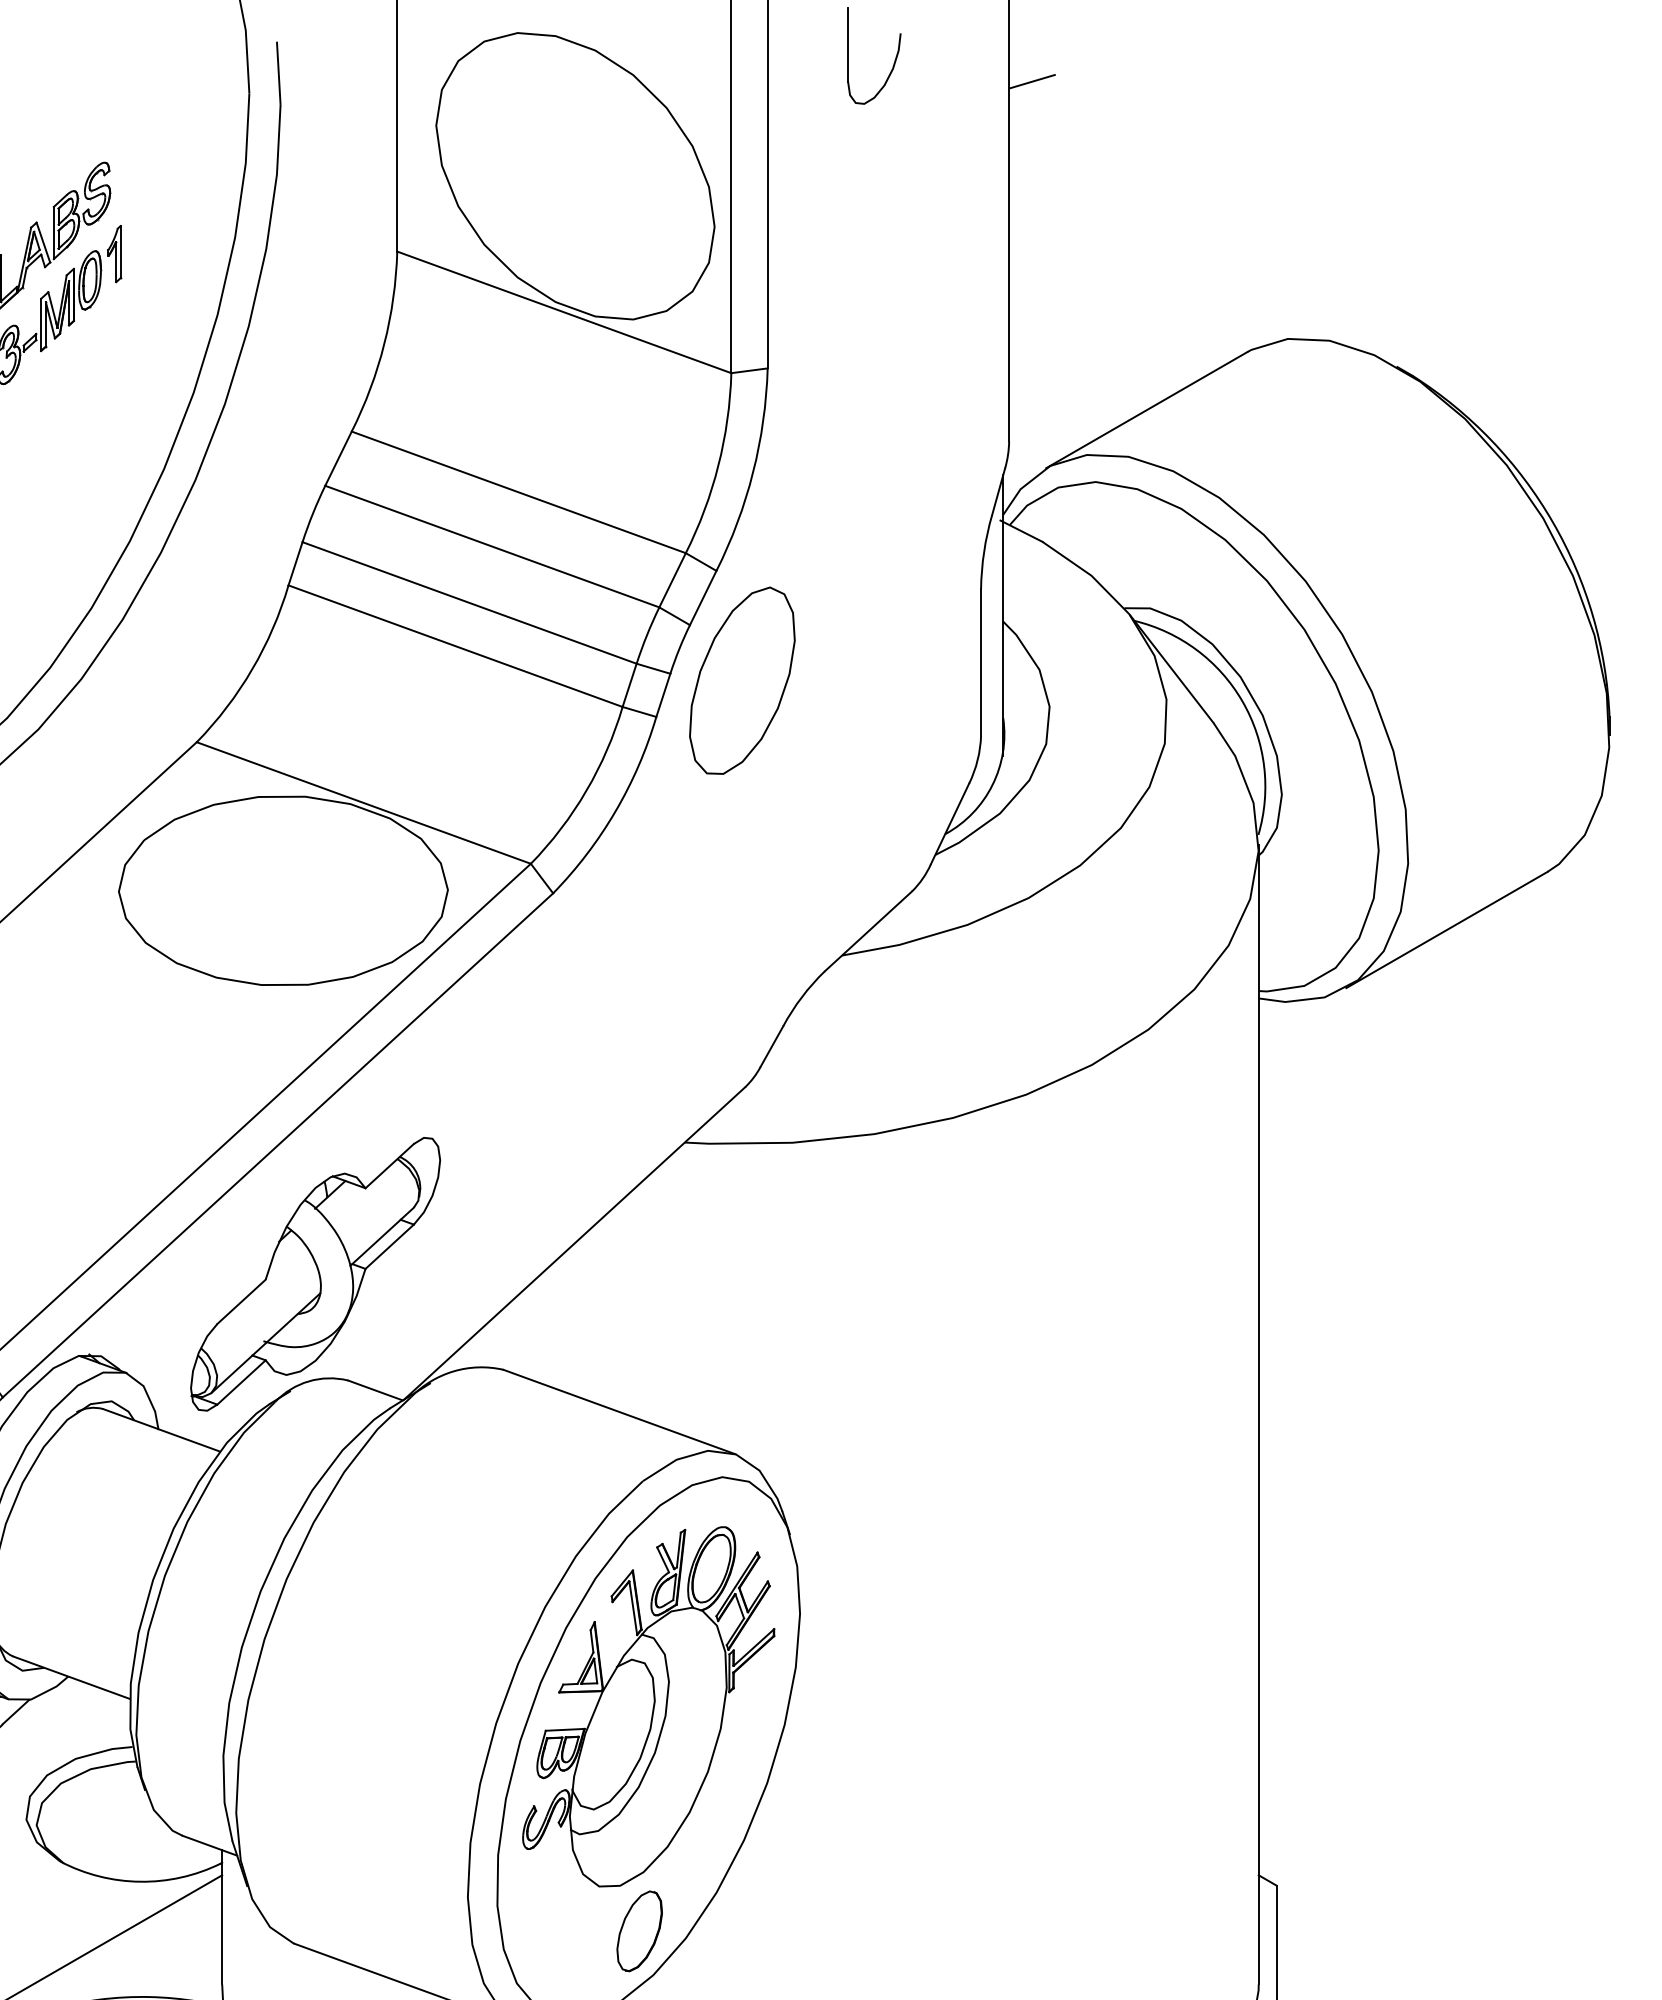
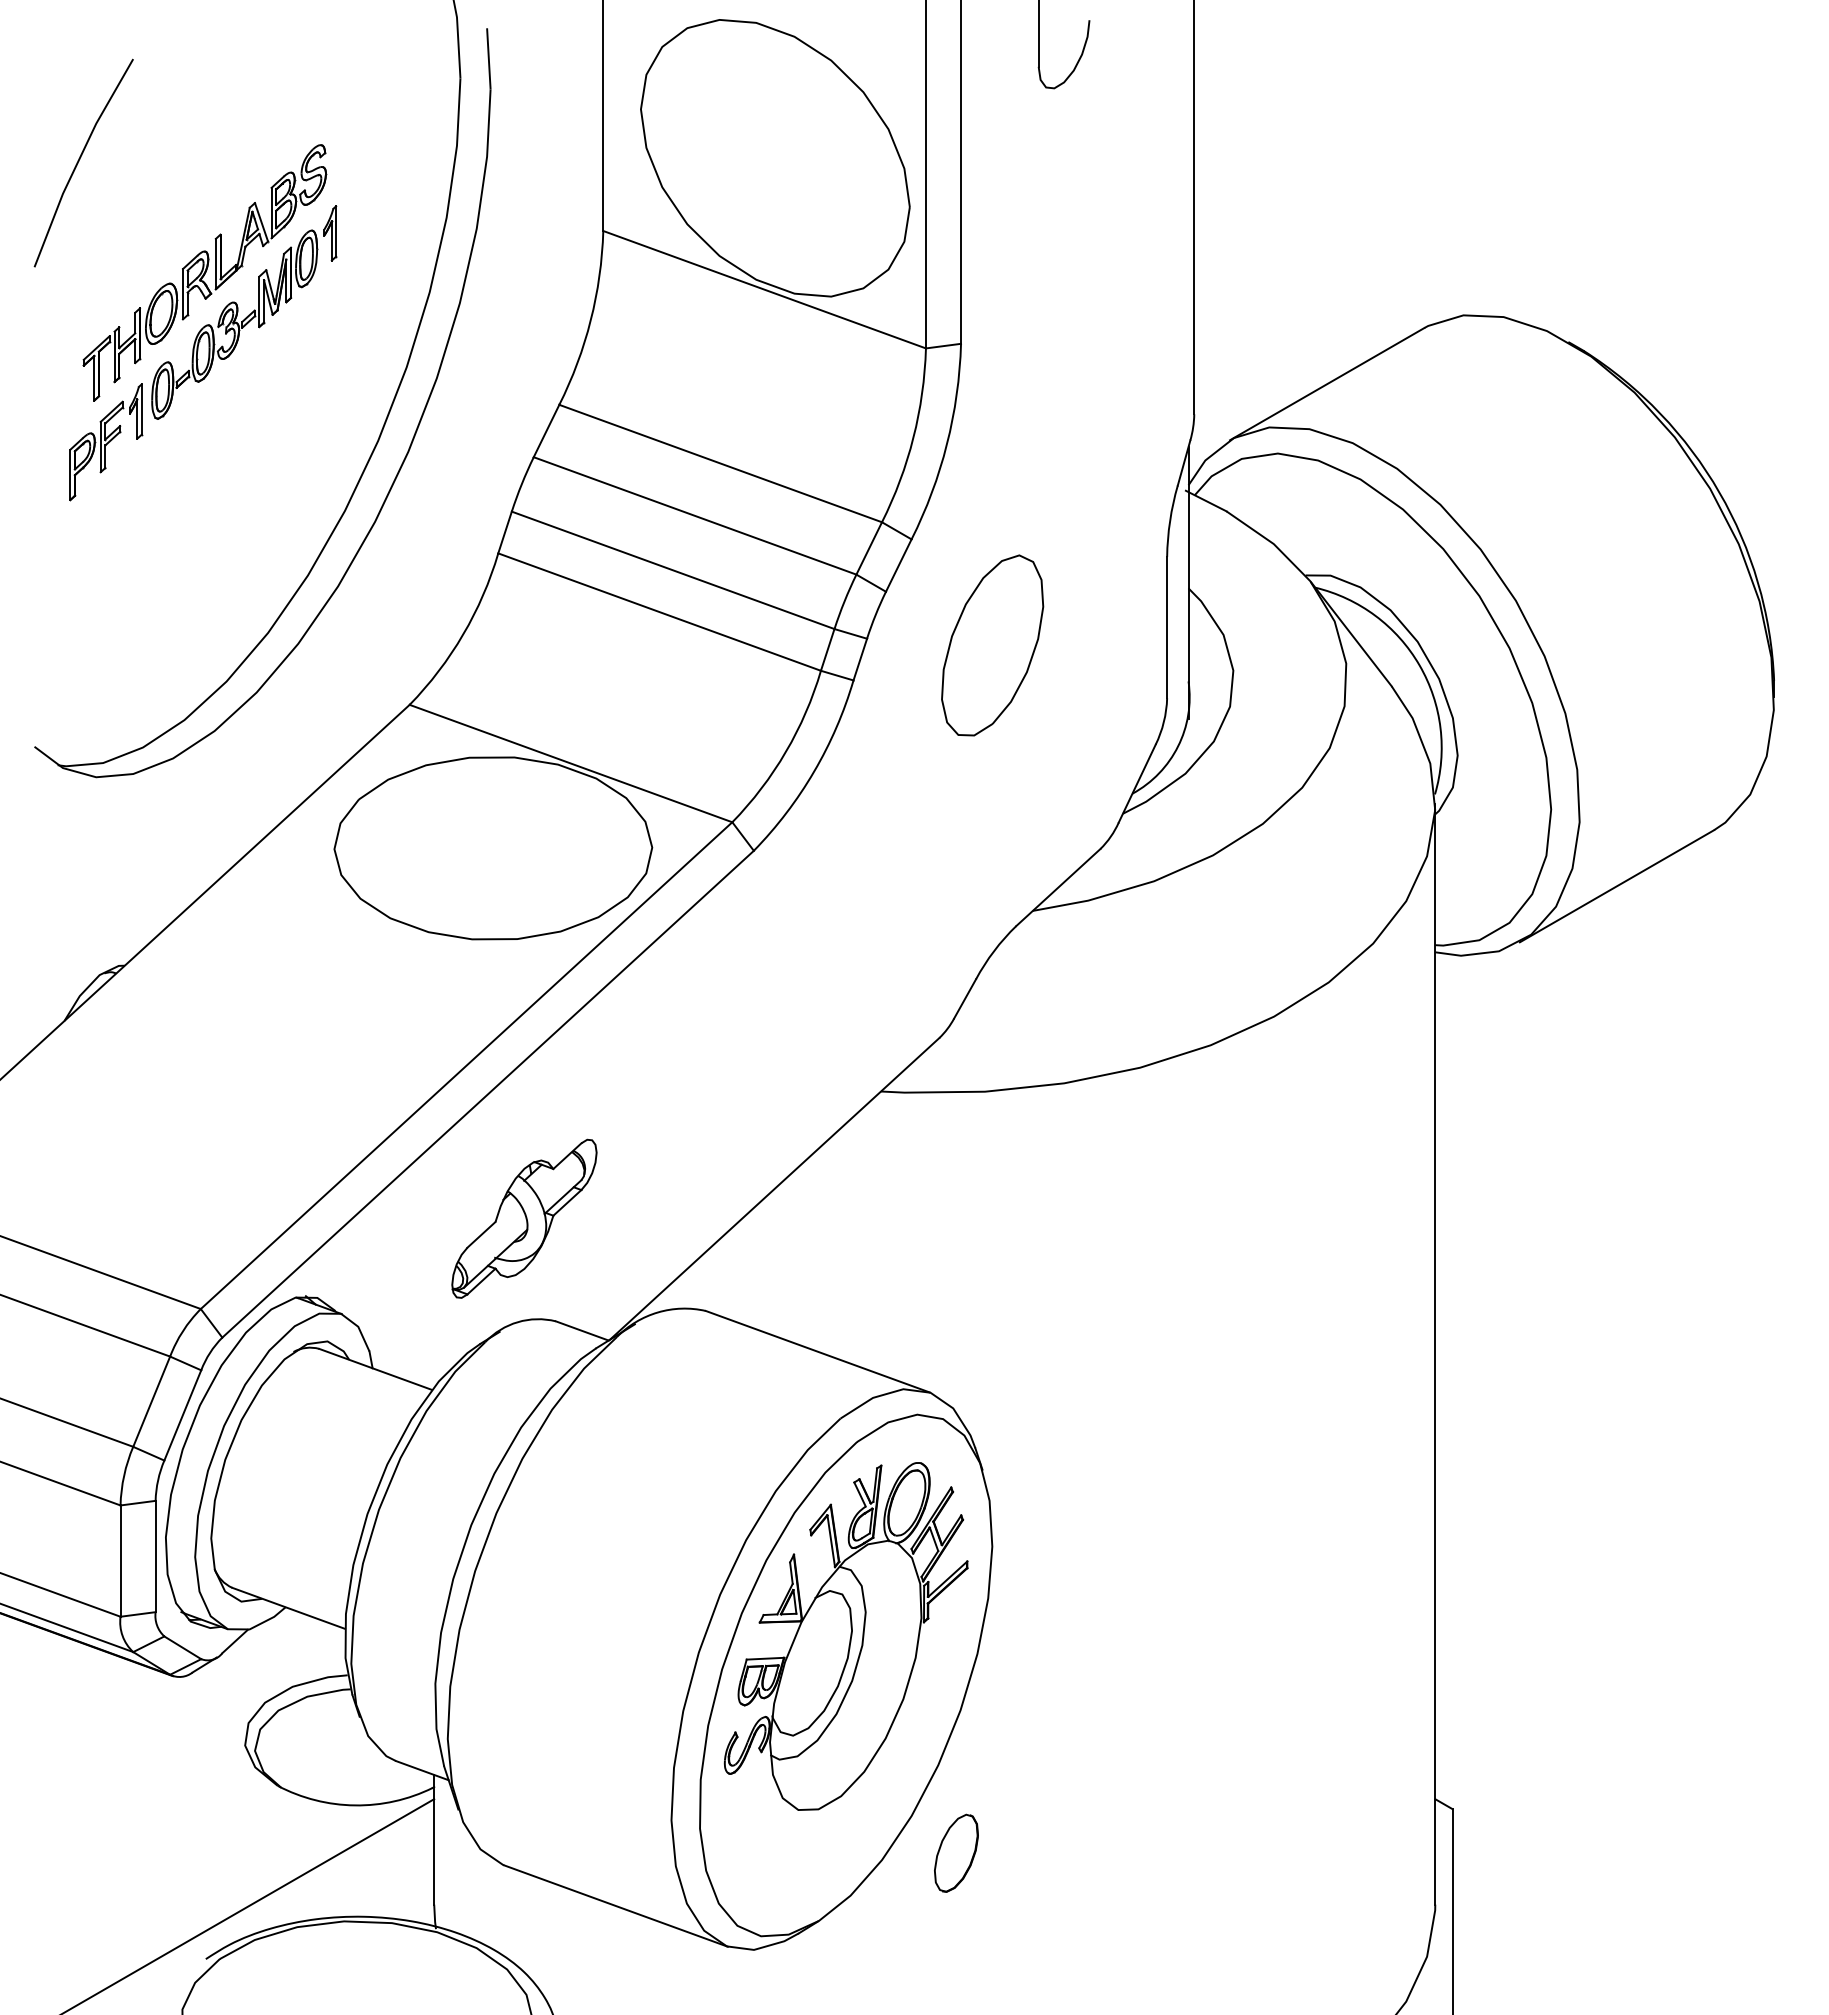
line: (1032, 81) -> (1216, 66), removed
part: (742, 680) -> (992, 645), moved
part: (315, 1274) -> (524, 1218), size x0.6
part: (639, 1930) -> (956, 1852), moved

